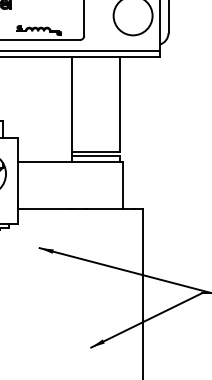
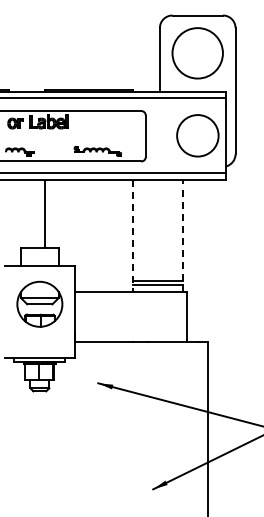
line: (119, 103) -> (183, 229), solid -> dashed
line: (71, 109) -> (132, 235), solid -> dashed

